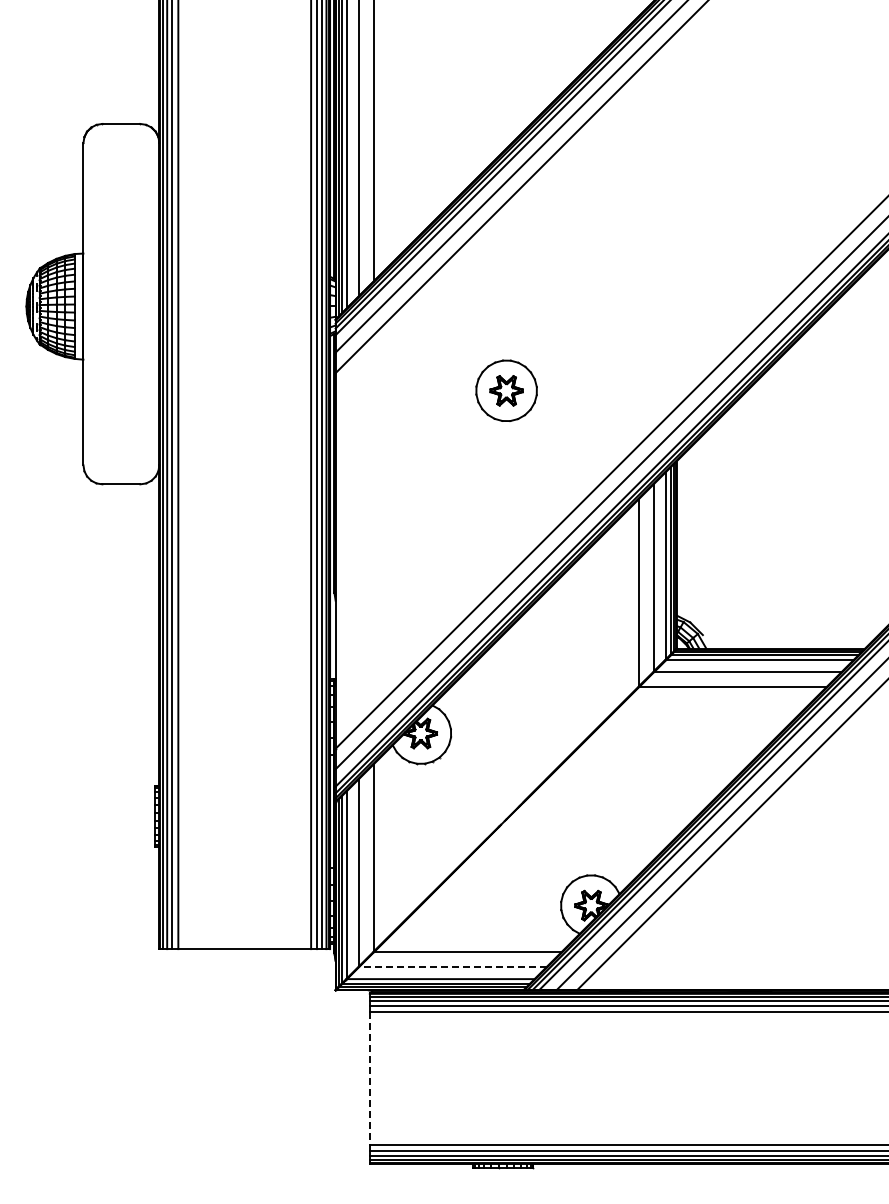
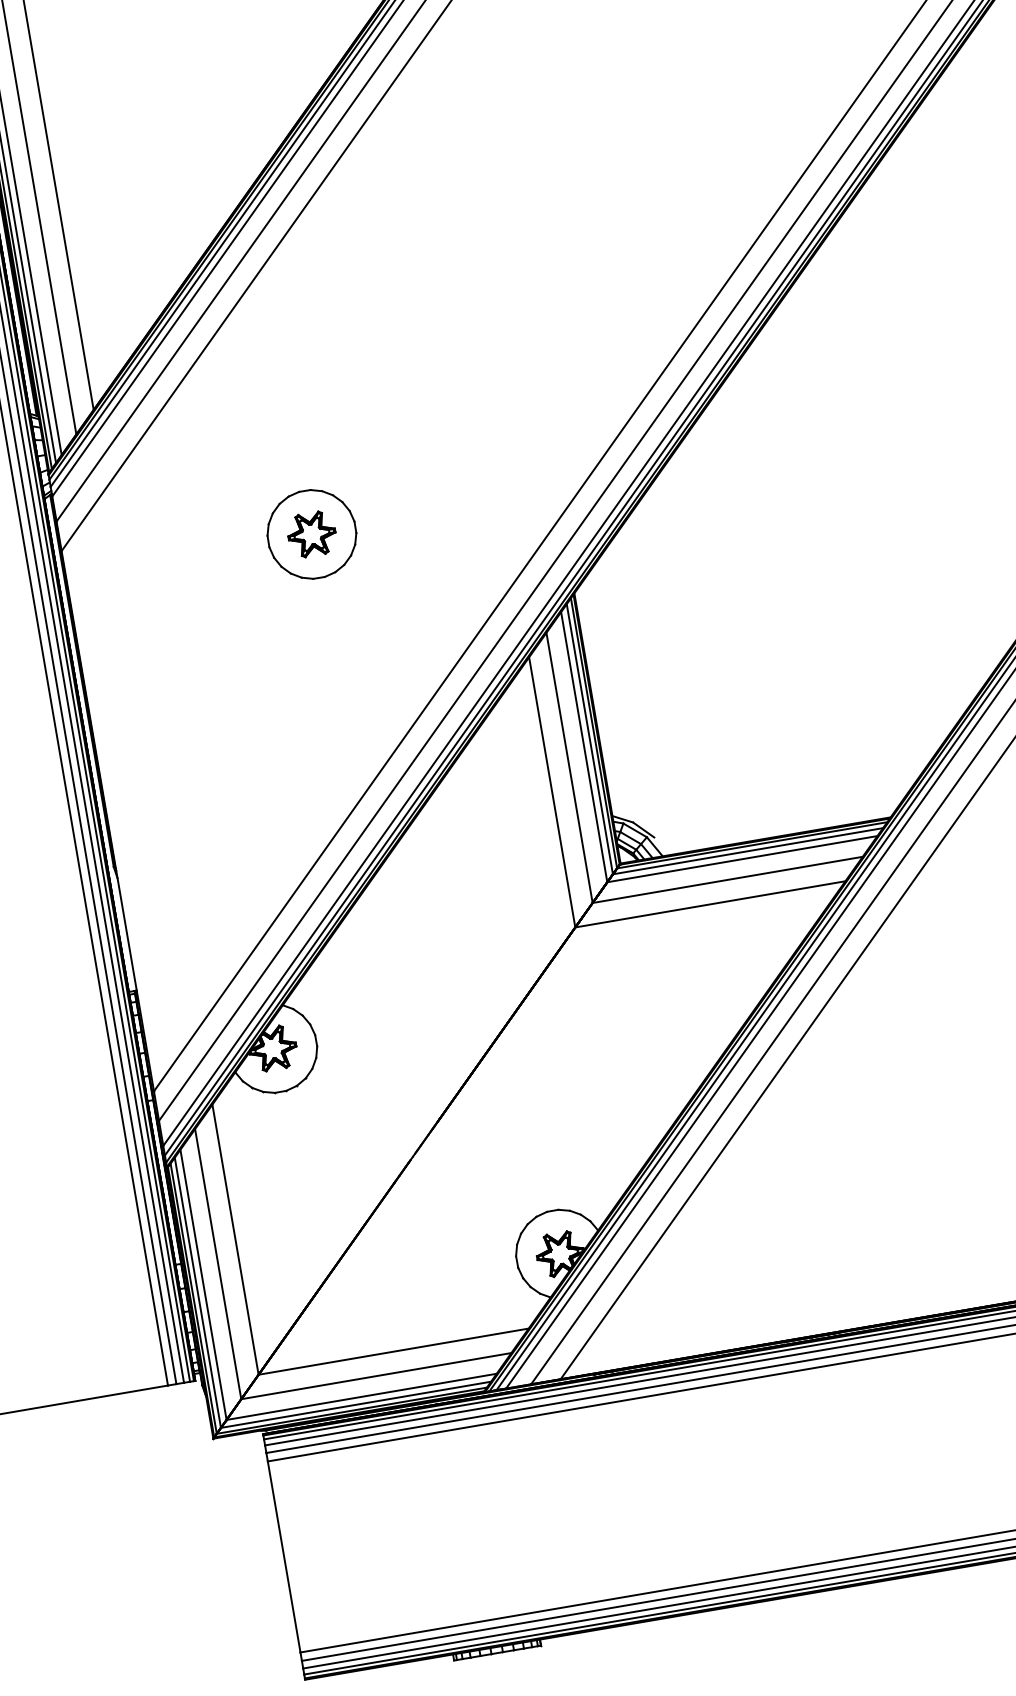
line: (452, 966) -> (375, 1375), dashed -> solid
line: (369, 1078) -> (283, 1557), dashed -> solid

